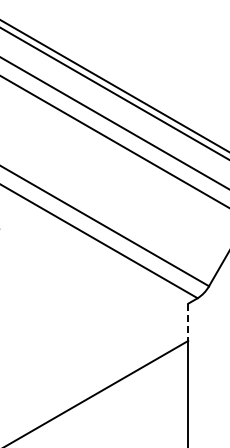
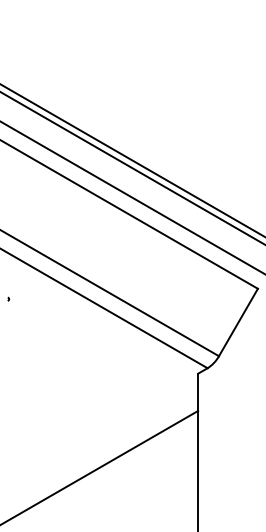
line: (188, 322) -> (198, 392), dashed -> solid

